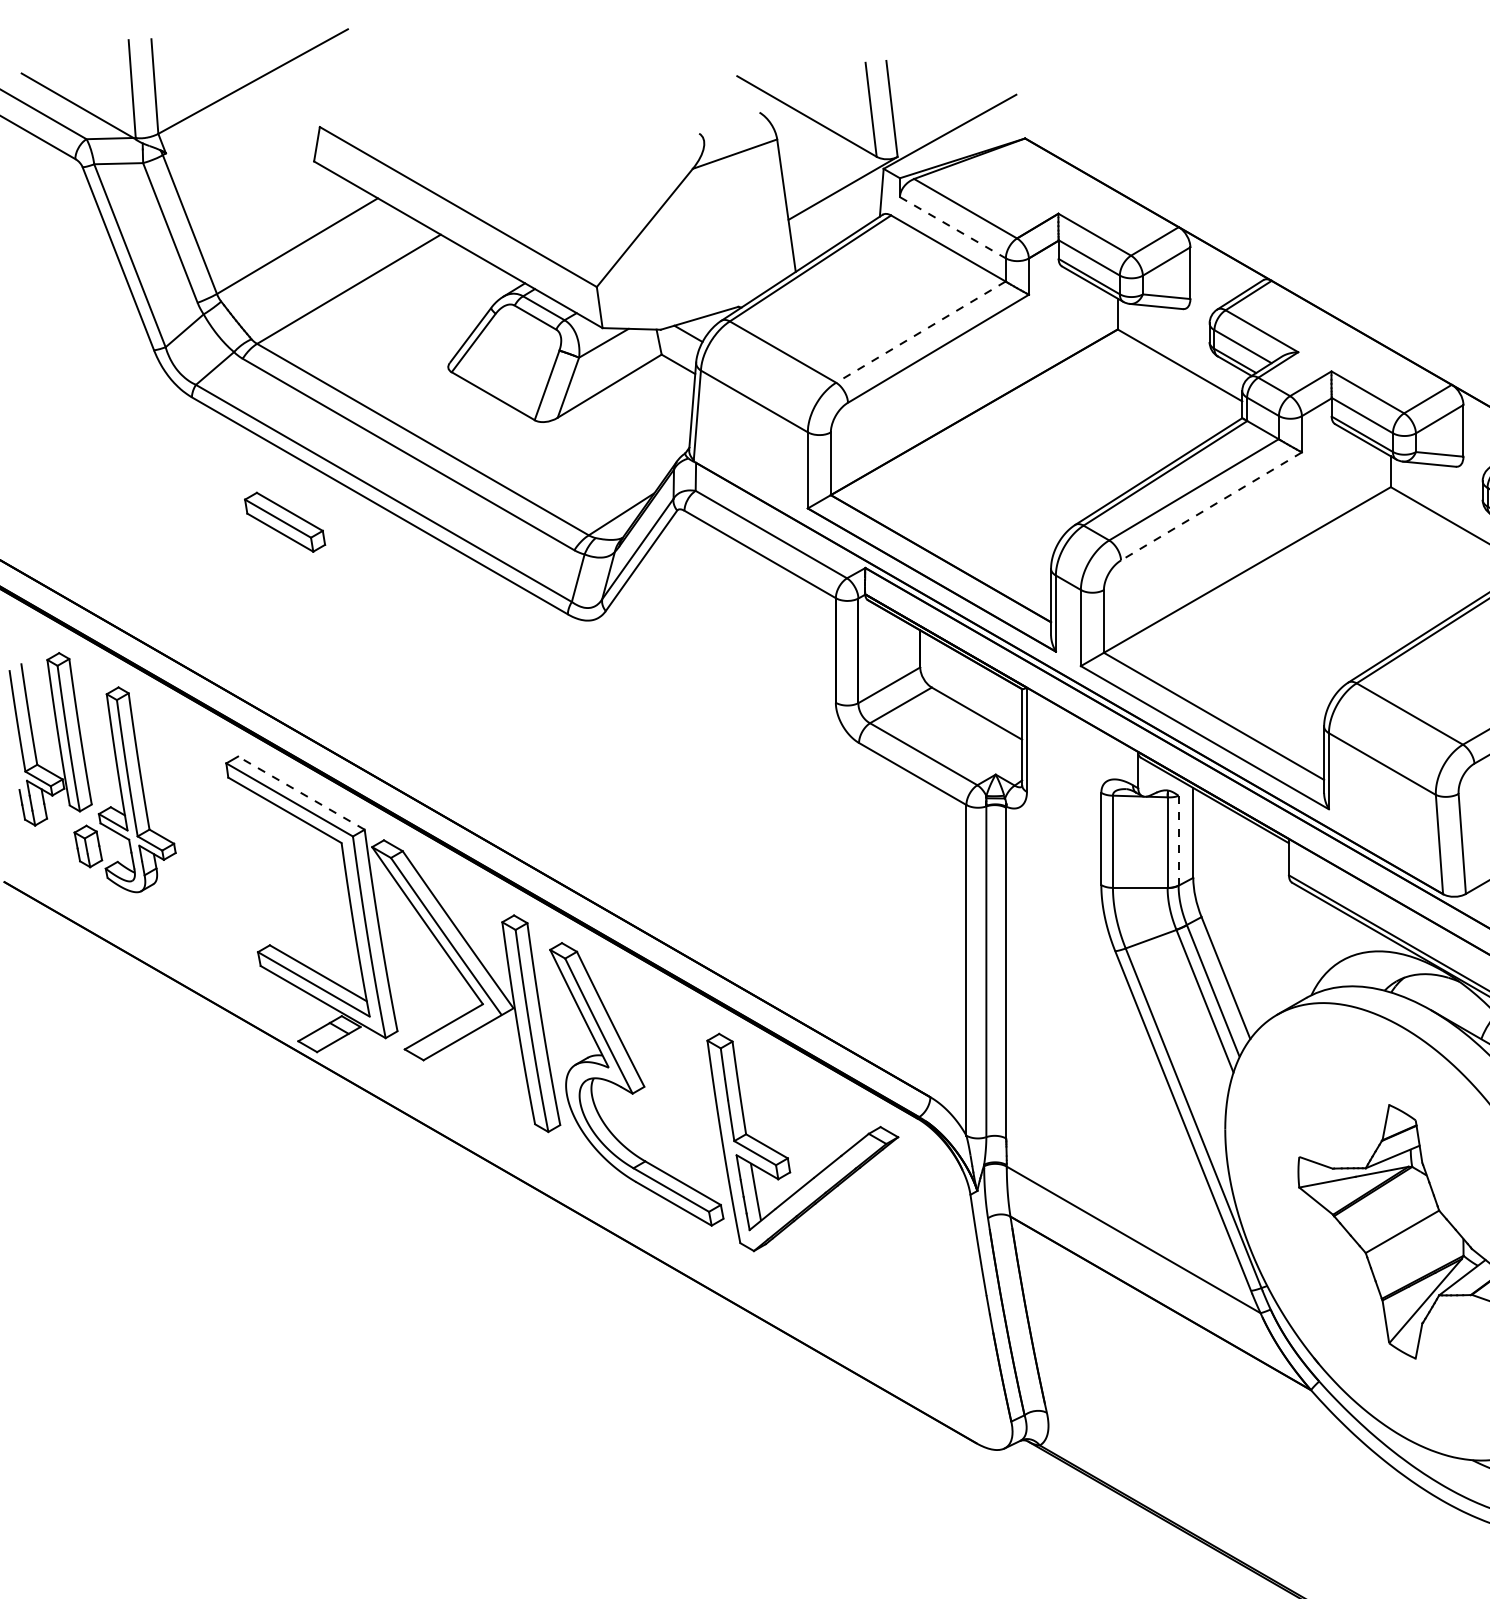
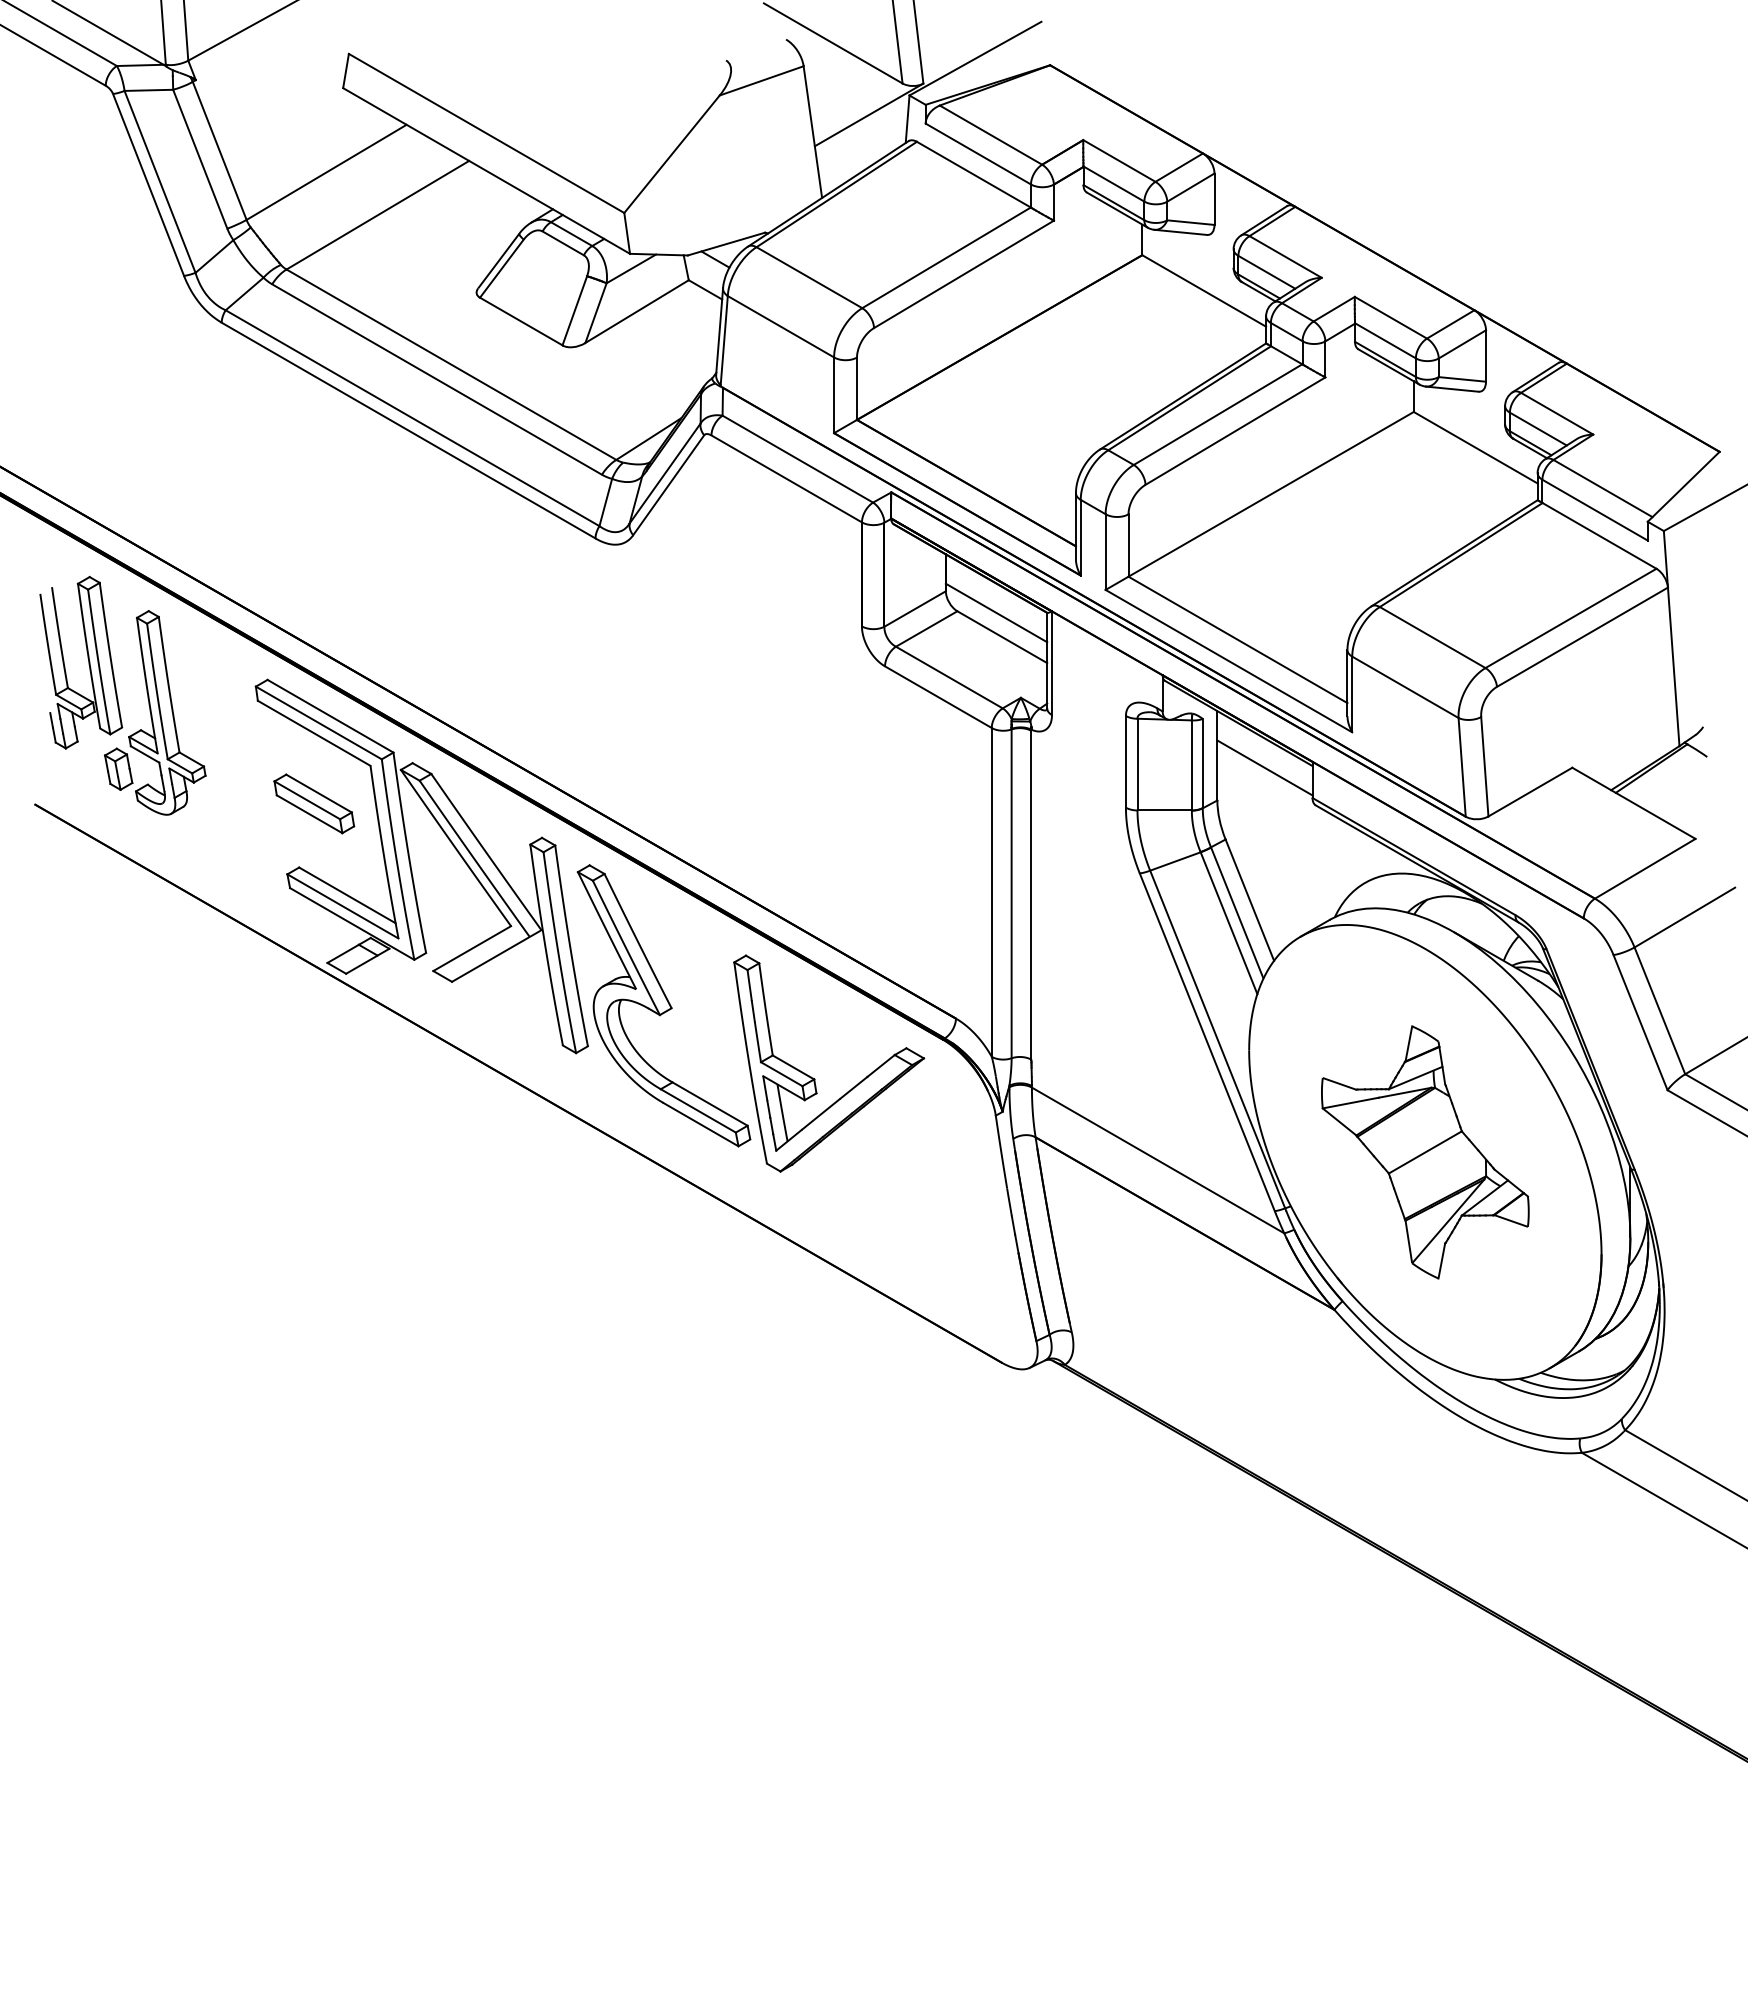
line: (953, 228) -> (978, 154), dashed -> solid
line: (920, 332) -> (946, 258), dashed -> solid
line: (1211, 506) -> (1235, 431), dashed -> solid
part: (285, 521) -> (314, 803), moved
line: (971, 688) -> (996, 612), added
line: (301, 793) -> (330, 716), dashed -> solid
line: (1178, 840) -> (1202, 763), dashed -> solid
line: (1240, 844) -> (1264, 767), added

